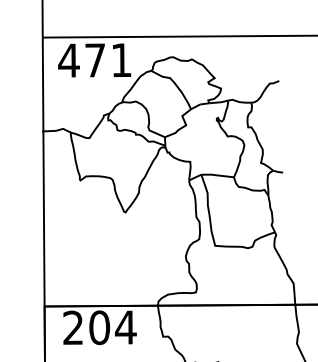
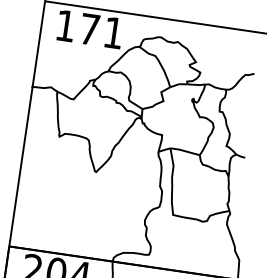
text: (68, 60) -> (65, 25), 471 -> 171

